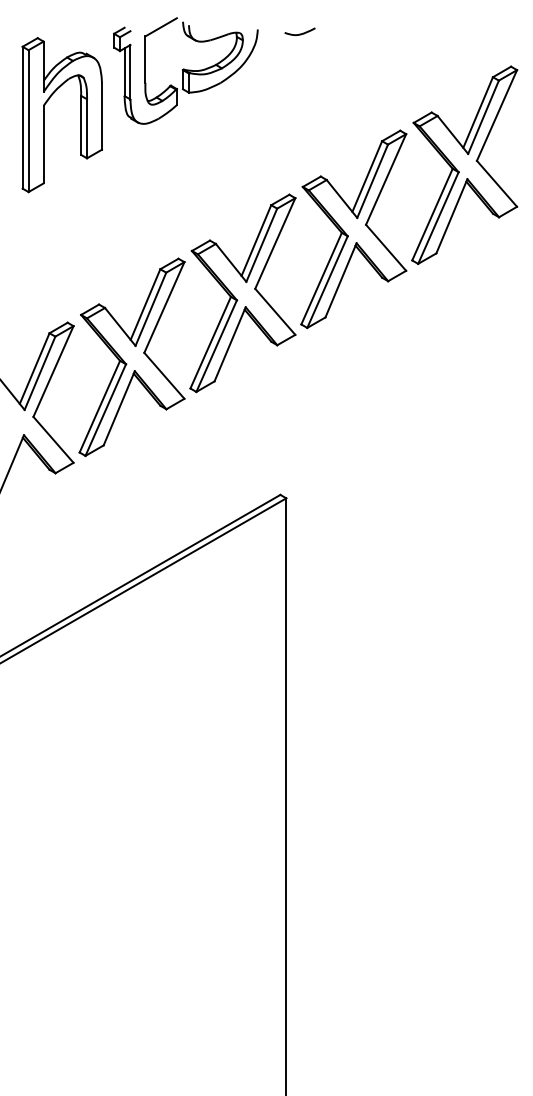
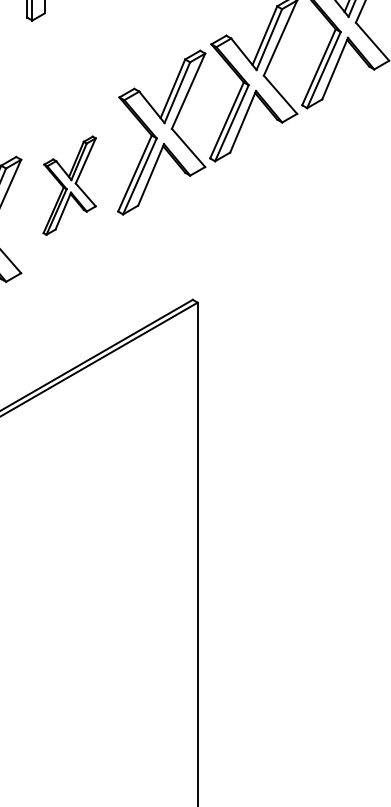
part: (131, 357) -> (69, 185), size x0.6

